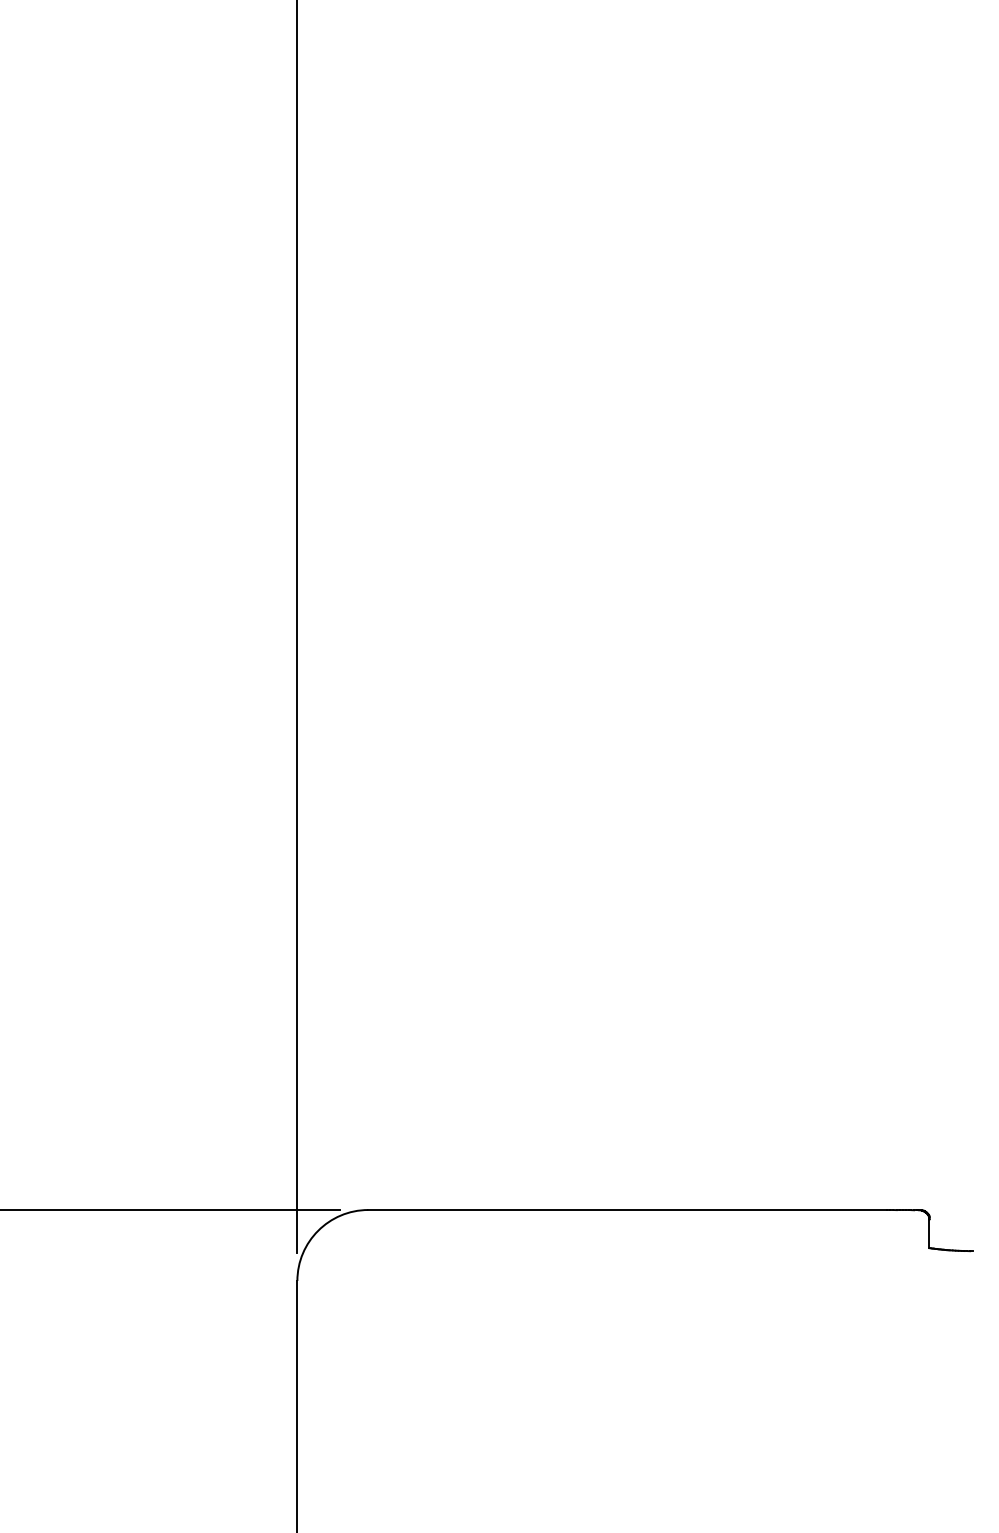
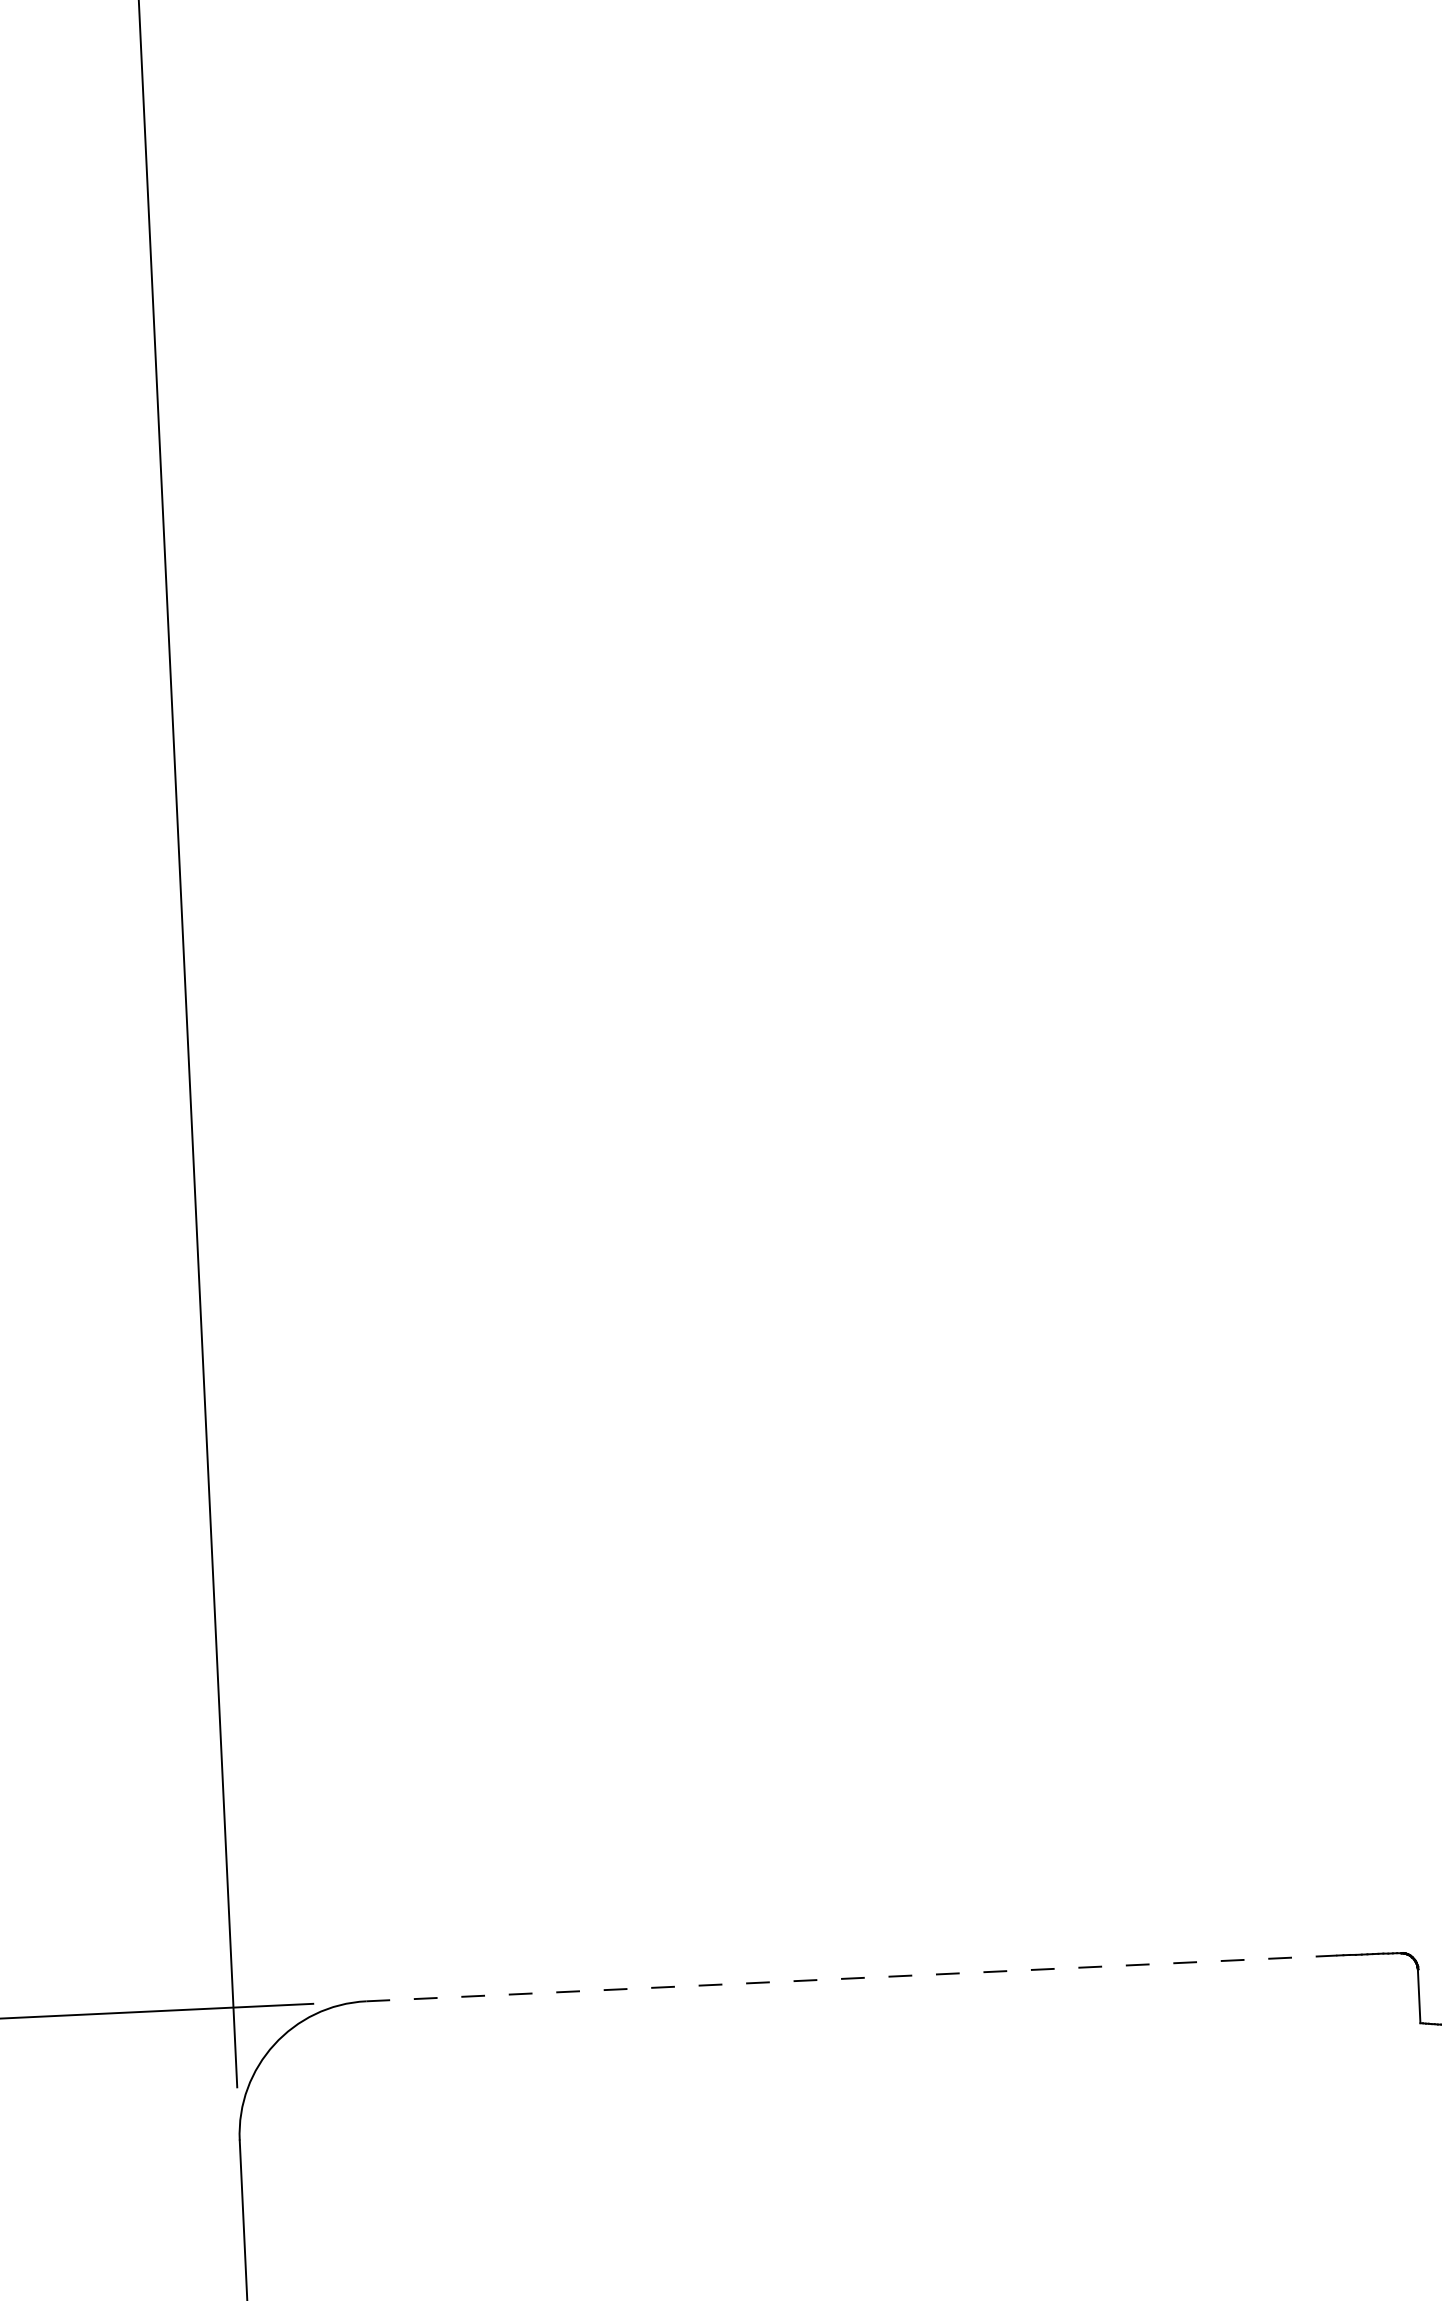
line: (628, 1210) -> (853, 1979), solid -> dashed

